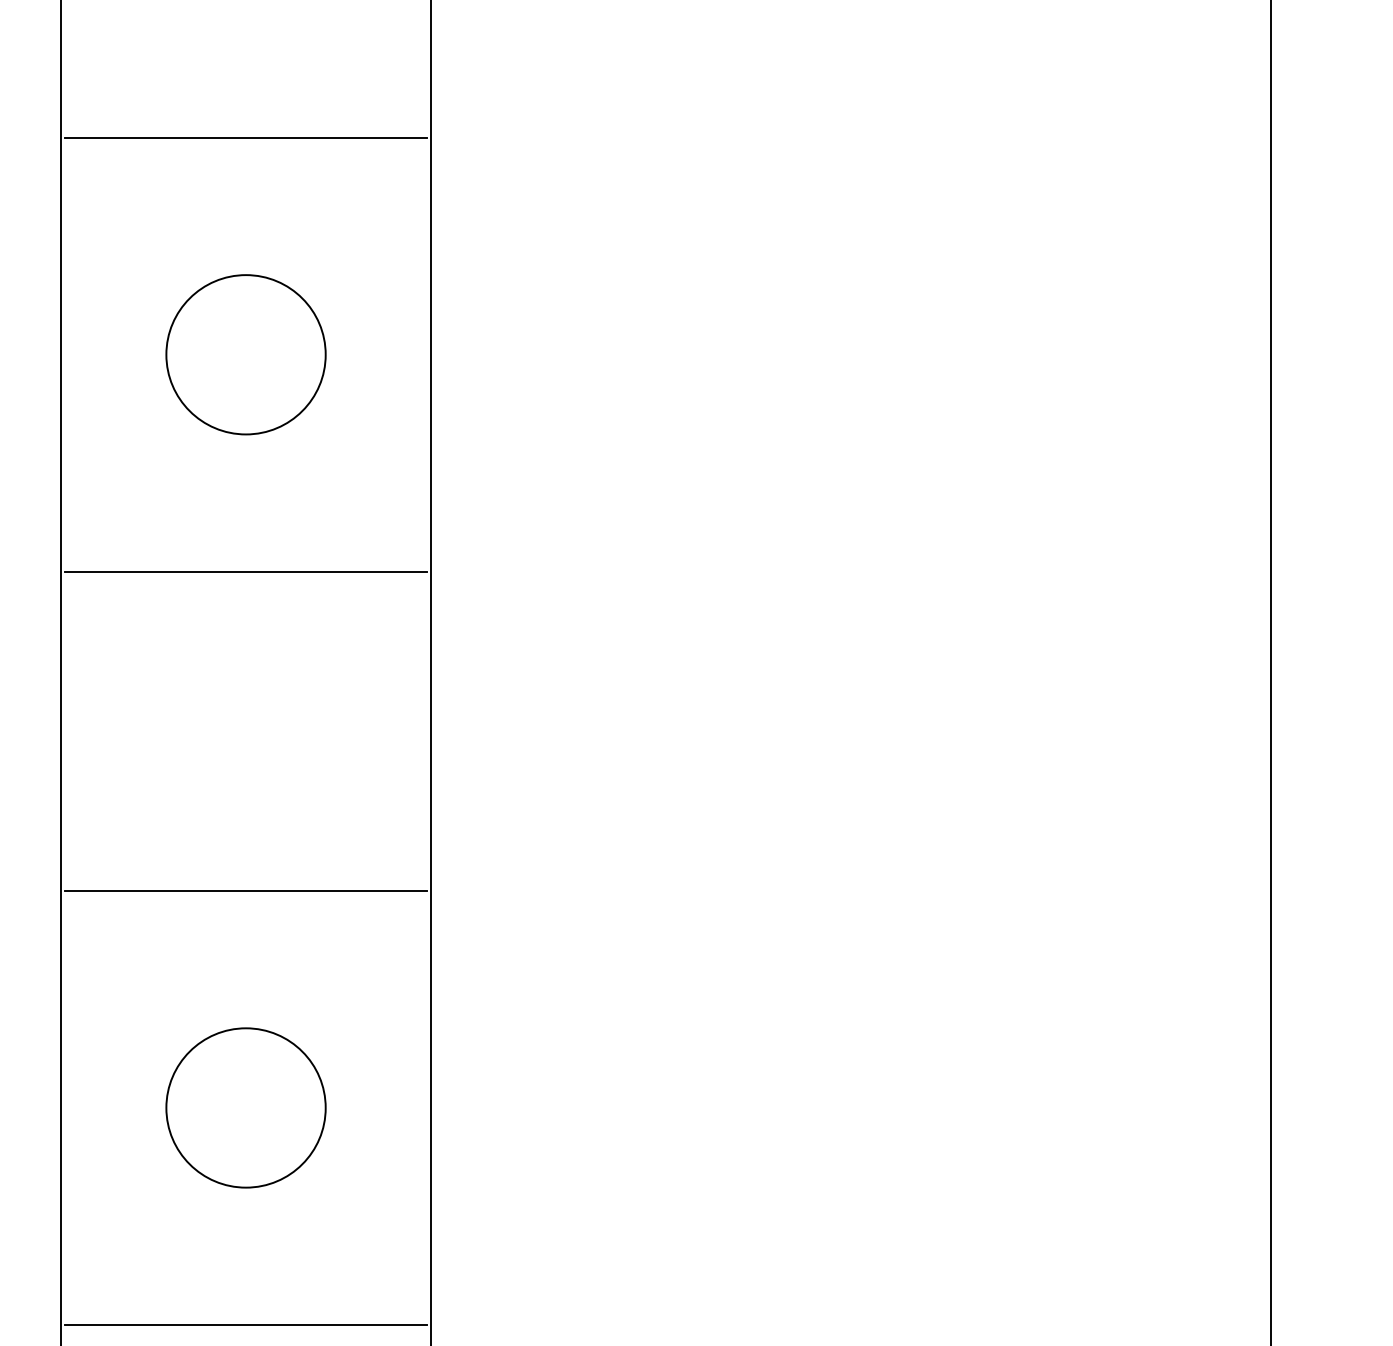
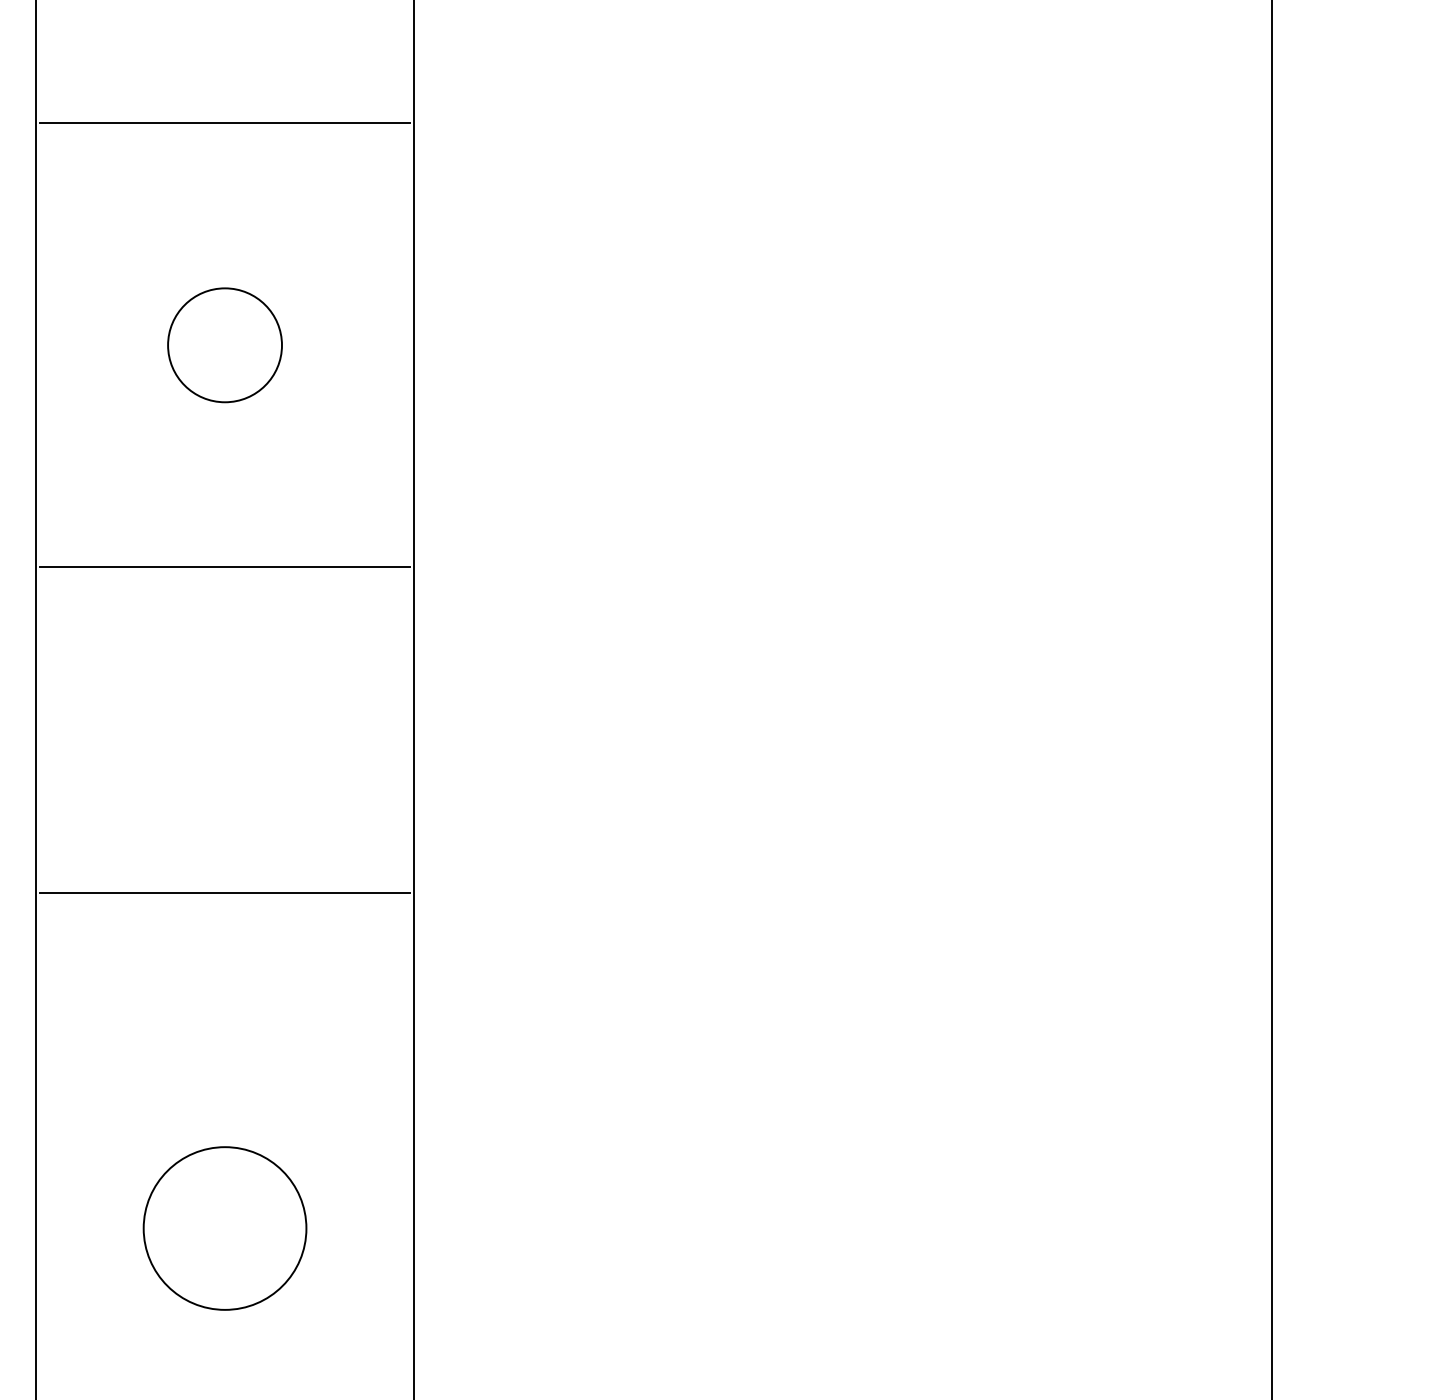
circle: (245, 355) -> (224, 345), size x0.7
circle: (245, 1107) -> (224, 1228), moved
line: (245, 1325) -> (224, 1336), removed

